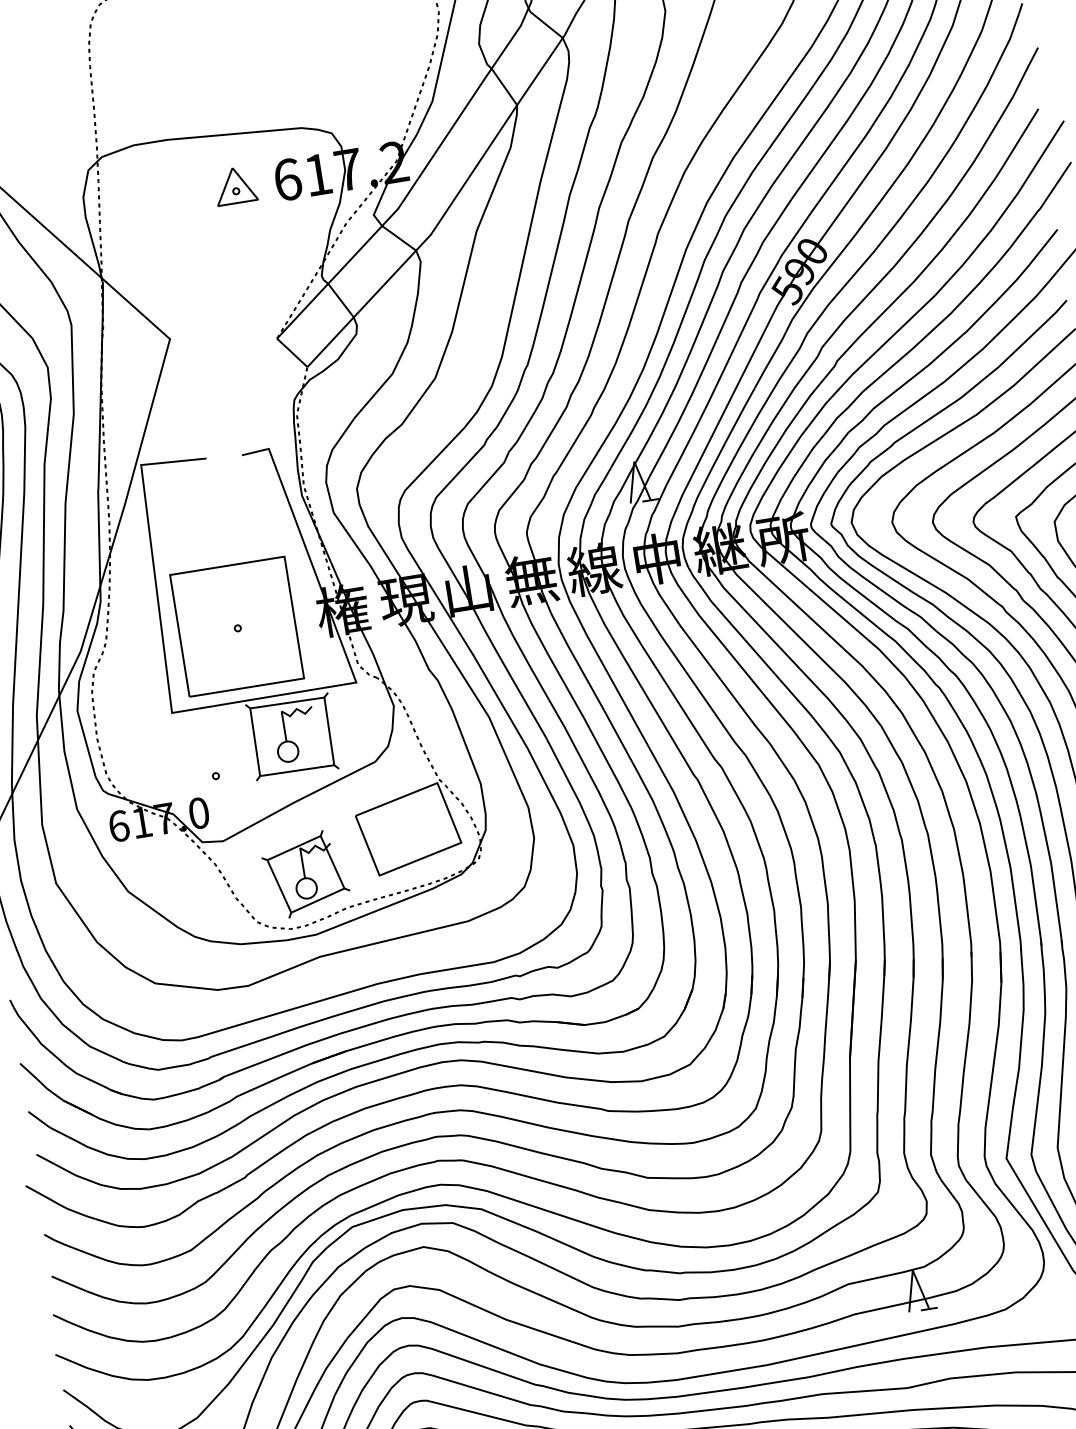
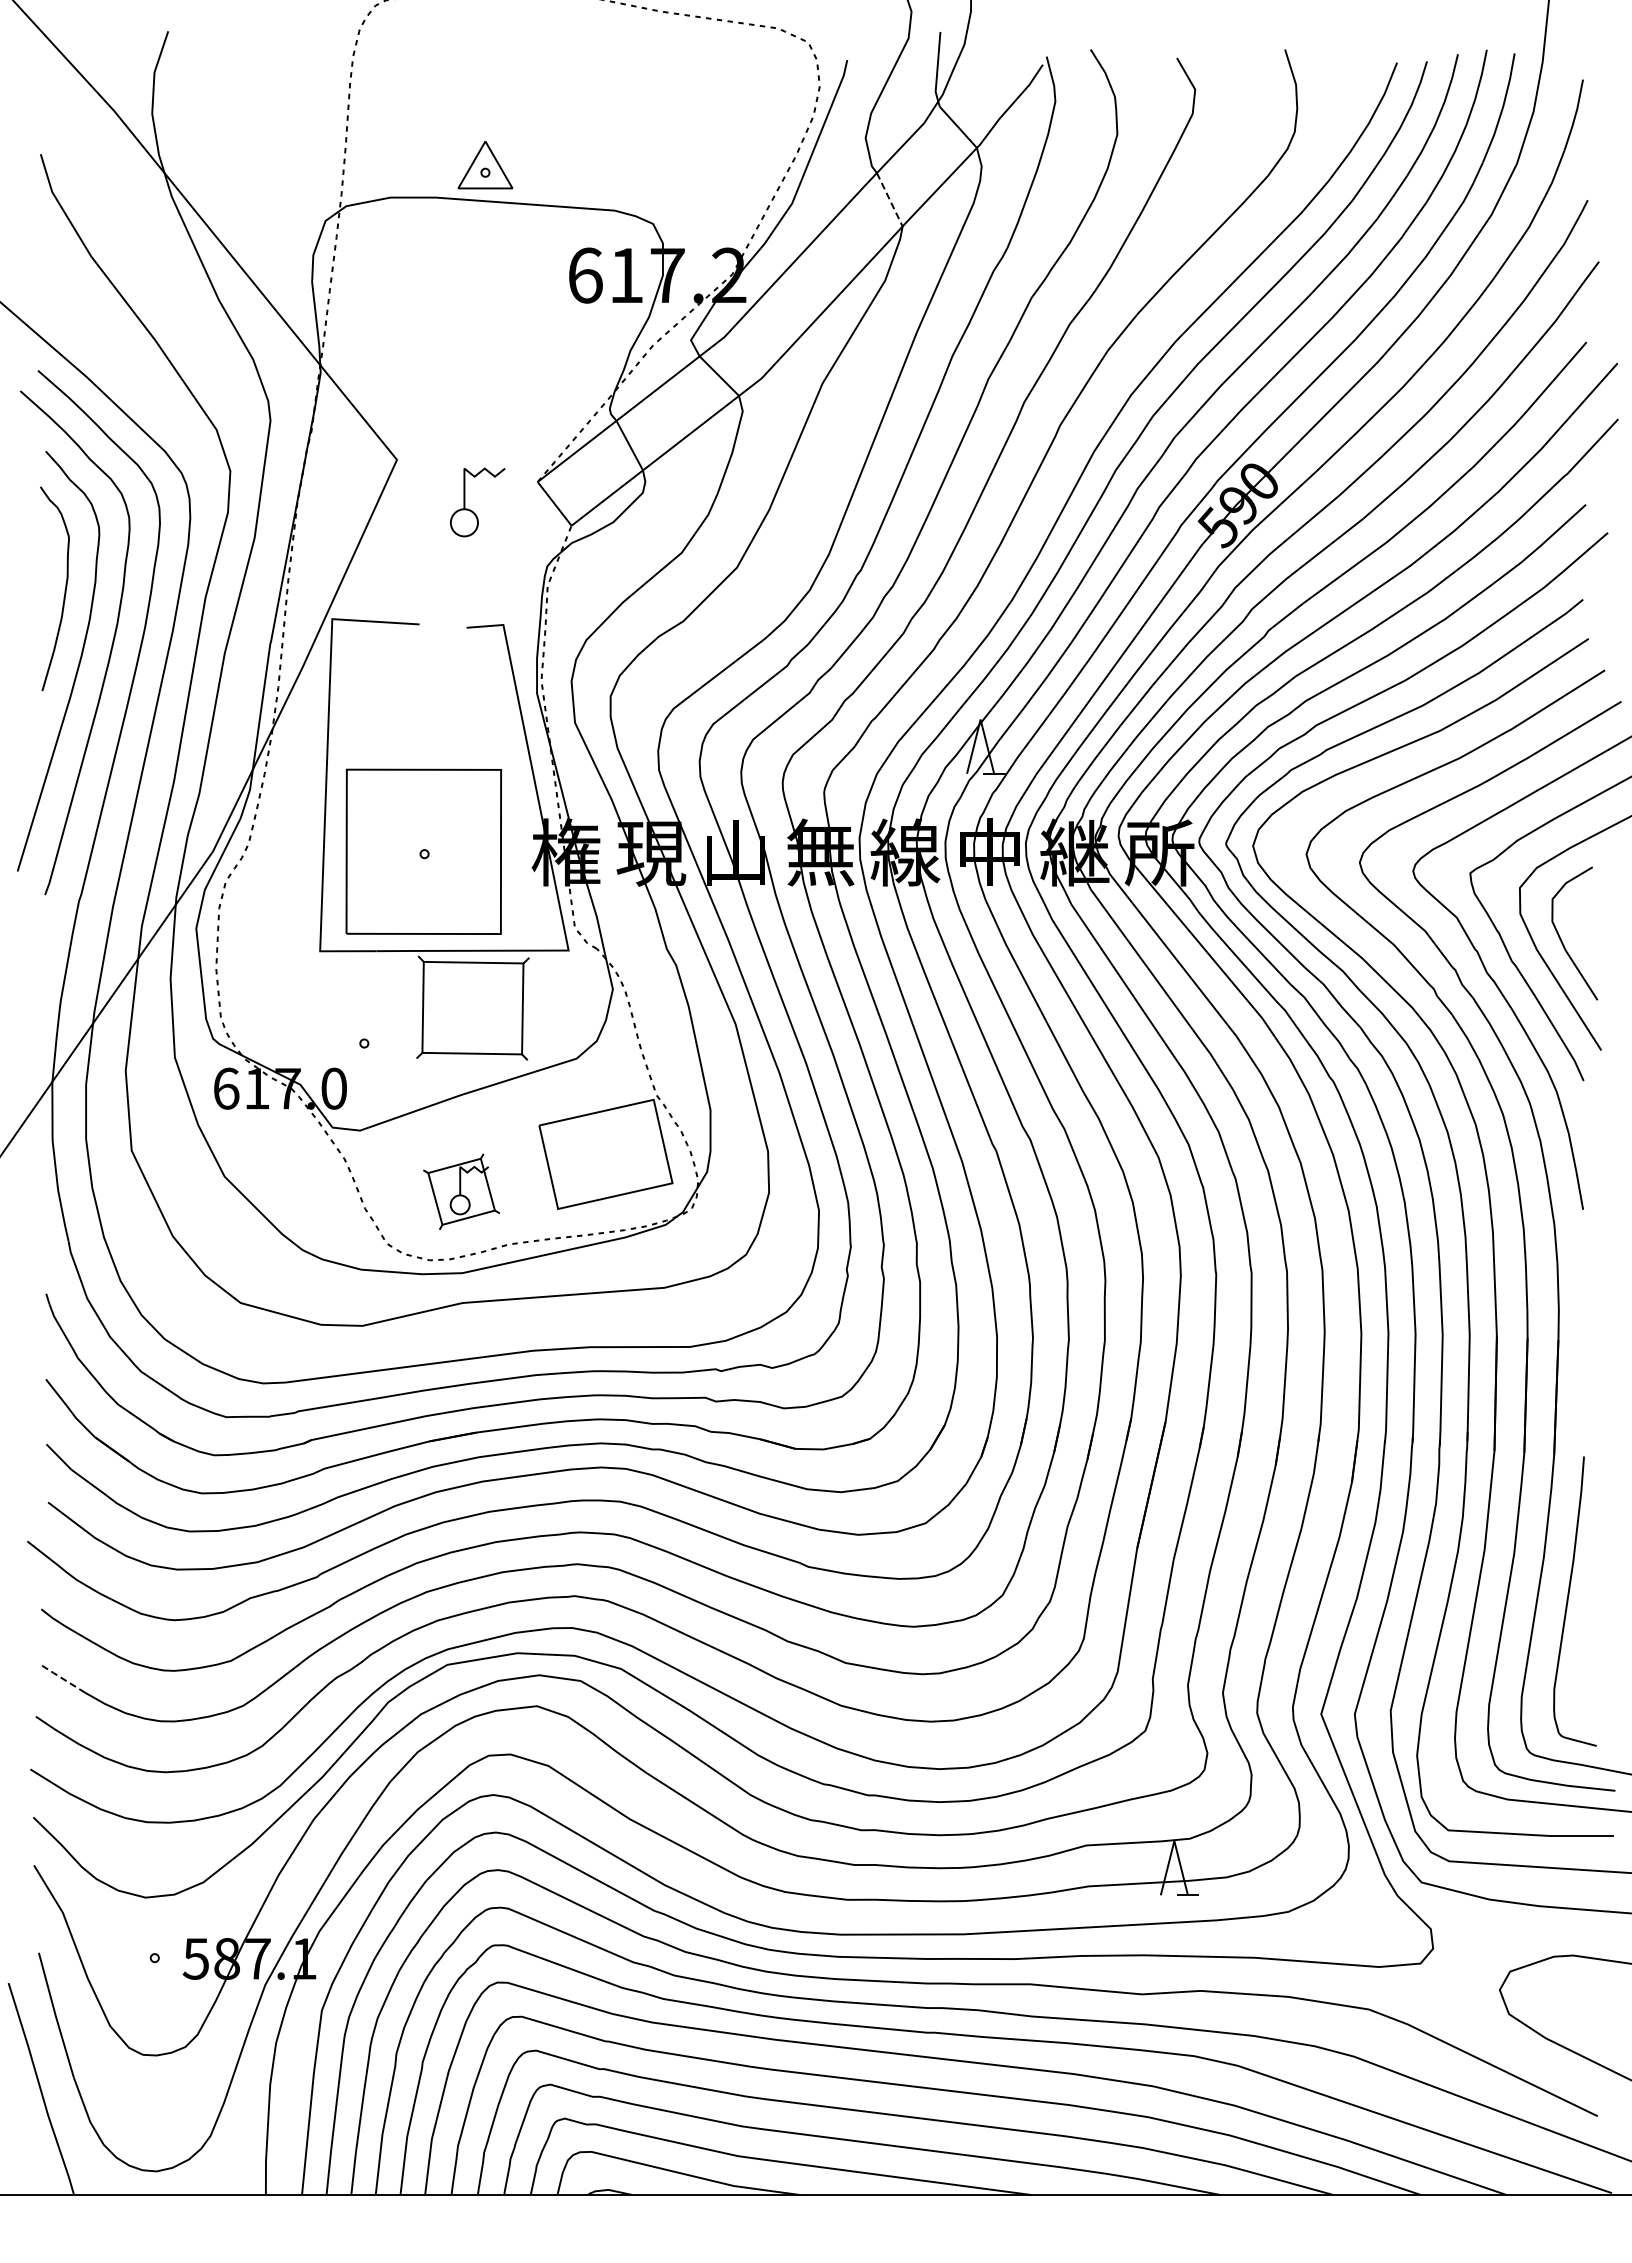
line: (504, 86) -> (889, 199), solid -> dashed
part: (235, 185) -> (485, 165), moved
part: (292, 741) -> (472, 510), moved
part: (305, 874) -> (461, 1191), size x0.7
line: (69, 1284) -> (63, 1679), solid -> dashed

